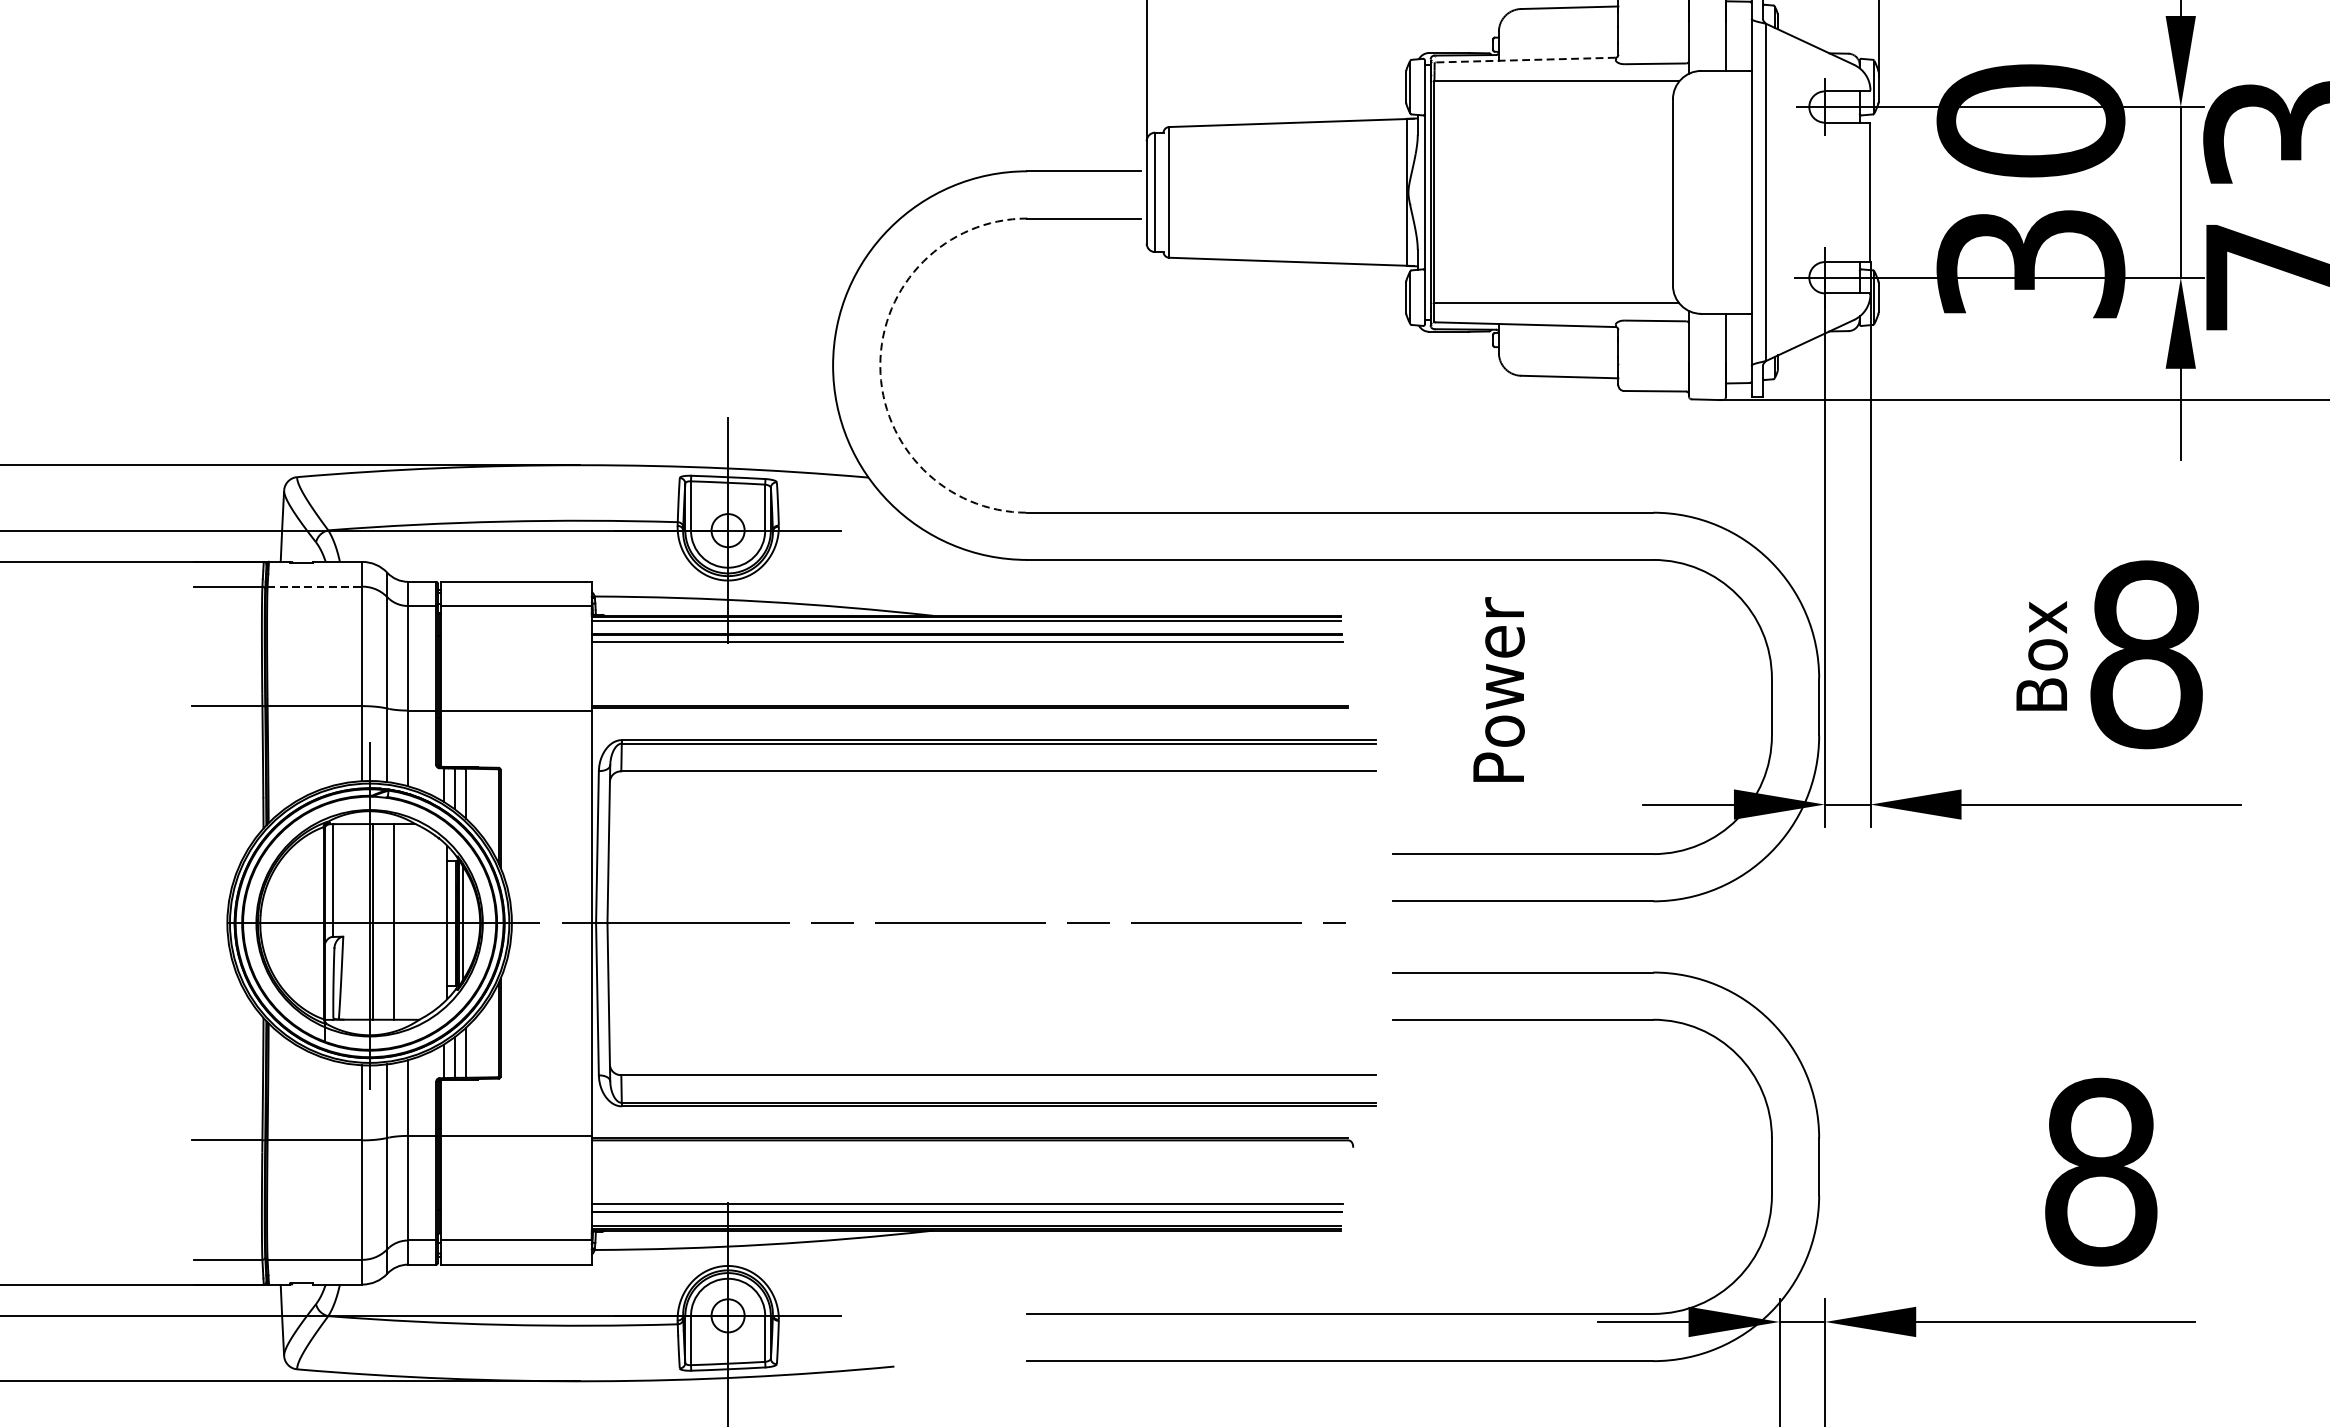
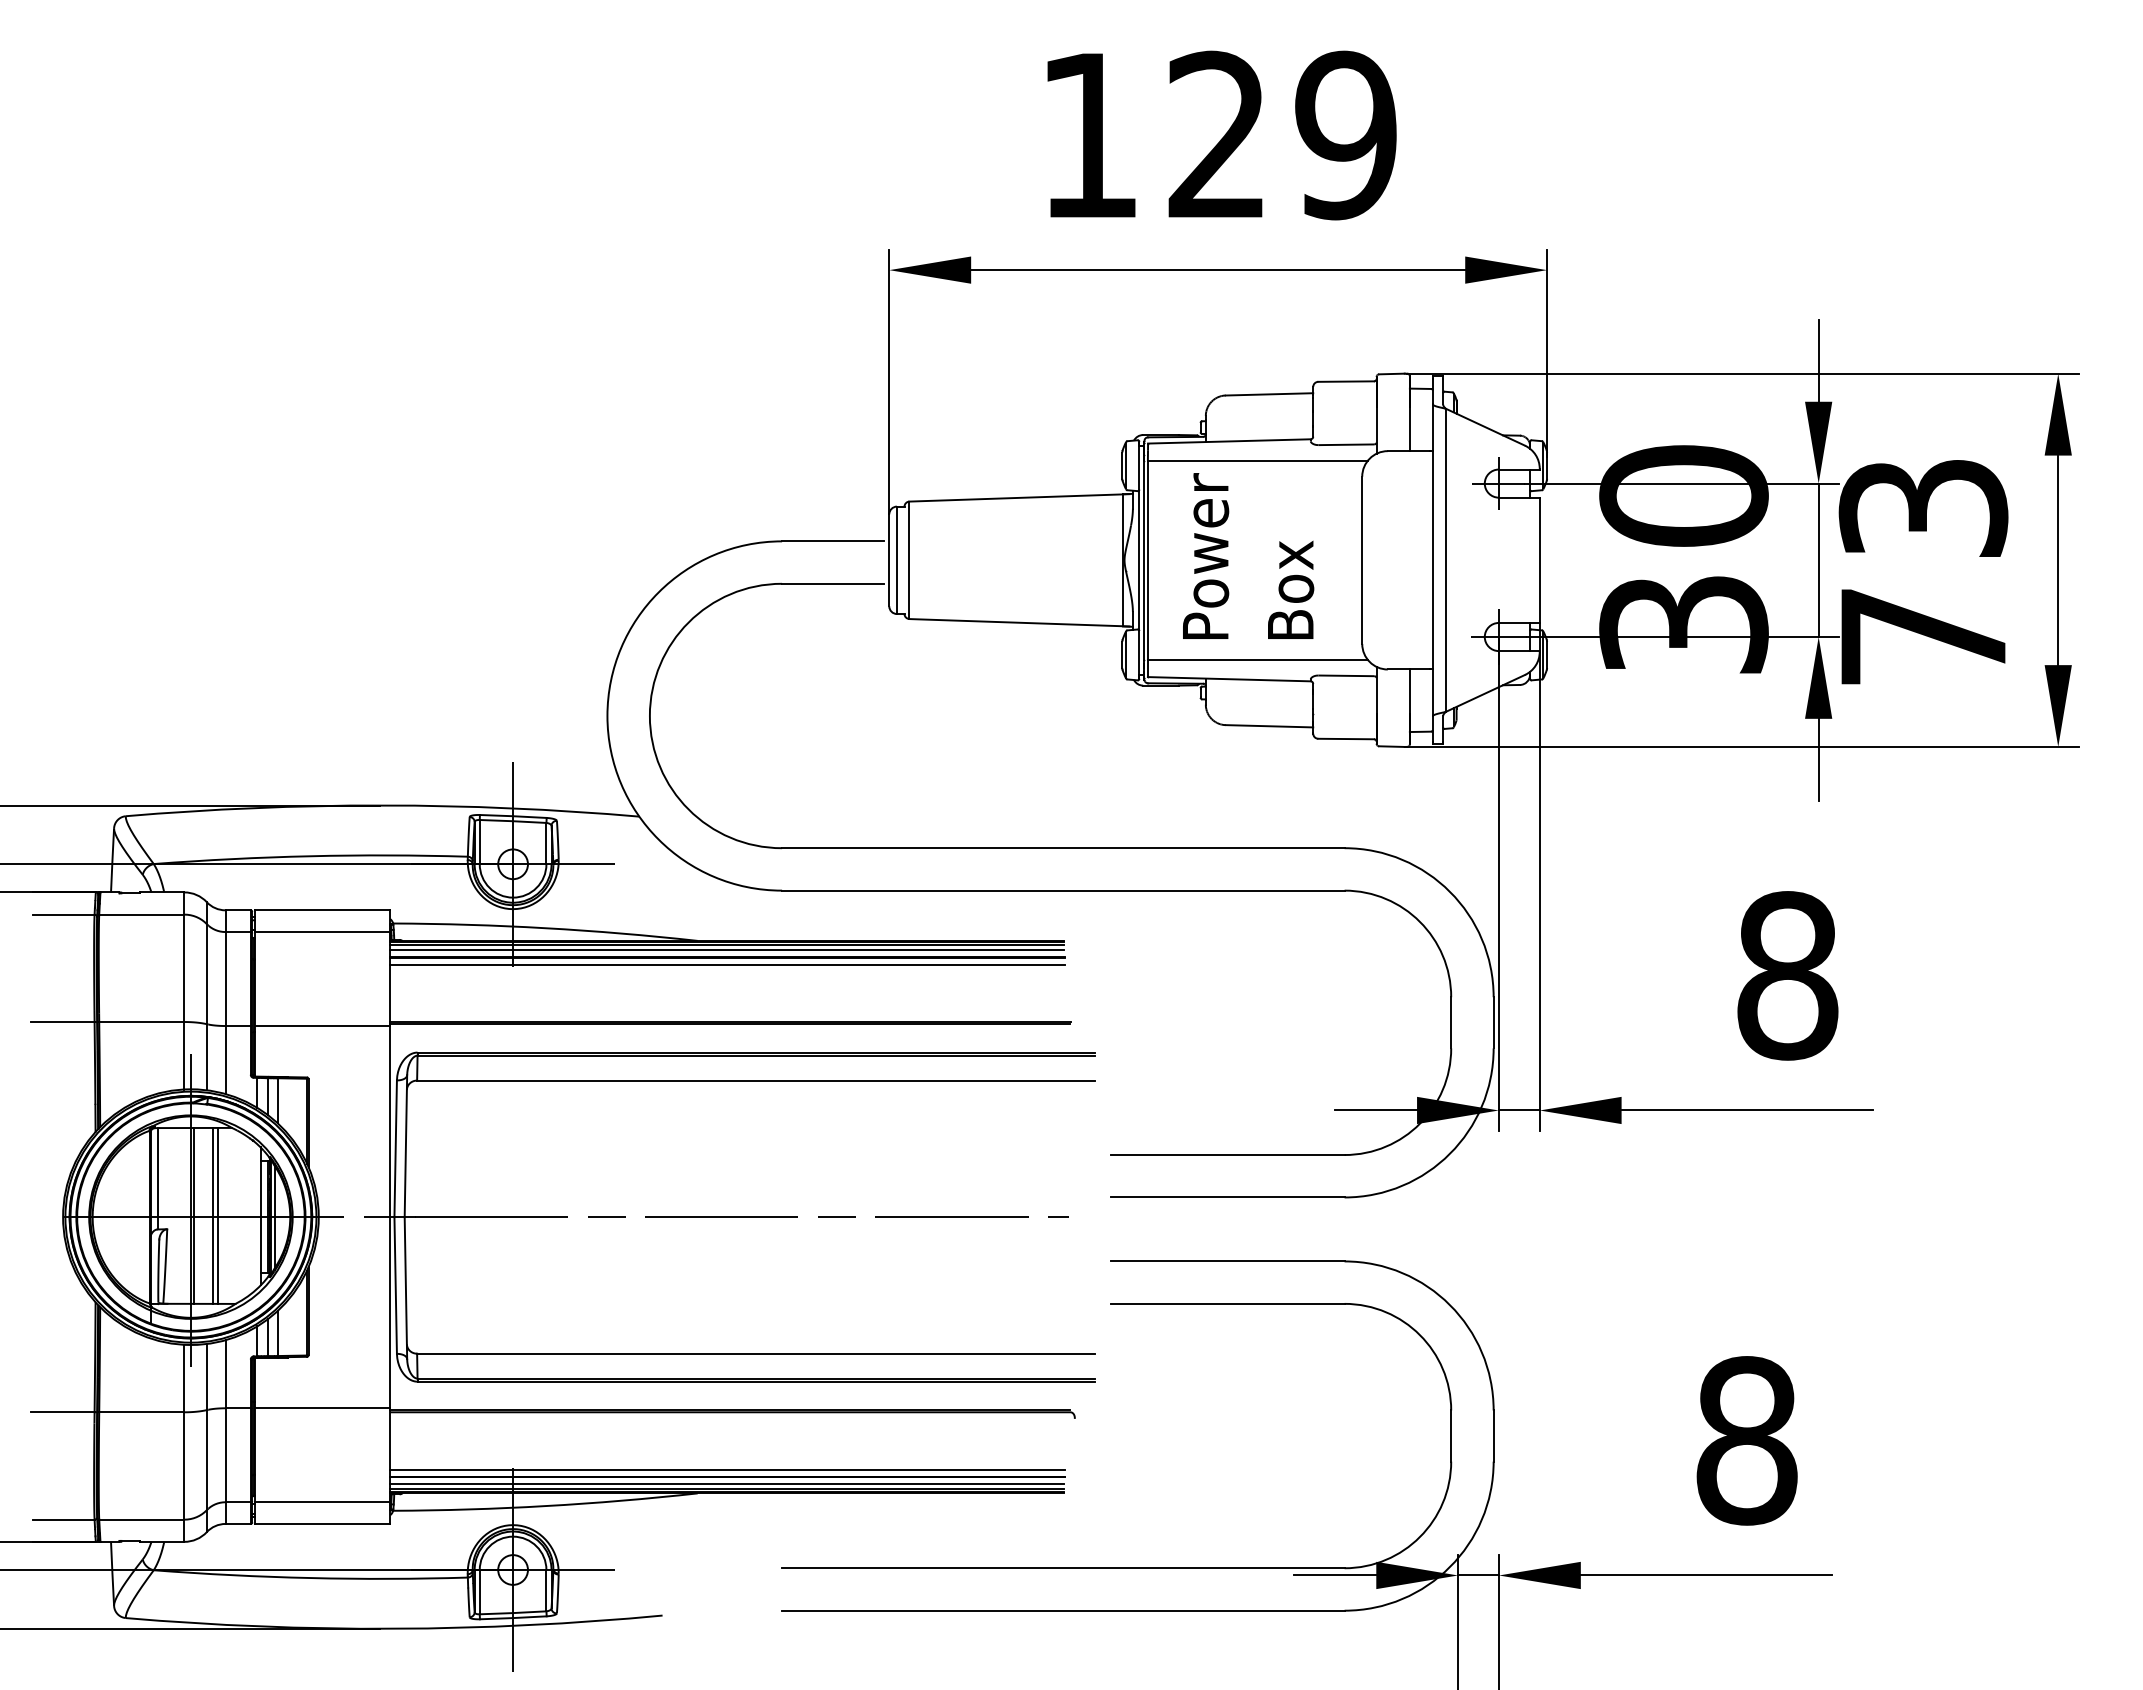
line: (1524, 60) -> (1228, 441), dashed -> solid
arc: (879, 366) -> (649, 716), dashed -> solid
line: (314, 586) -> (141, 914), dashed -> solid
line: (966, 626) -> (727, 950), added
text: (2042, 655) -> (1291, 589), moved
text: (1499, 688) -> (1206, 555), moved
line: (399, 921) -> (217, 1215), added
line: (966, 1219) -> (727, 1483), added

